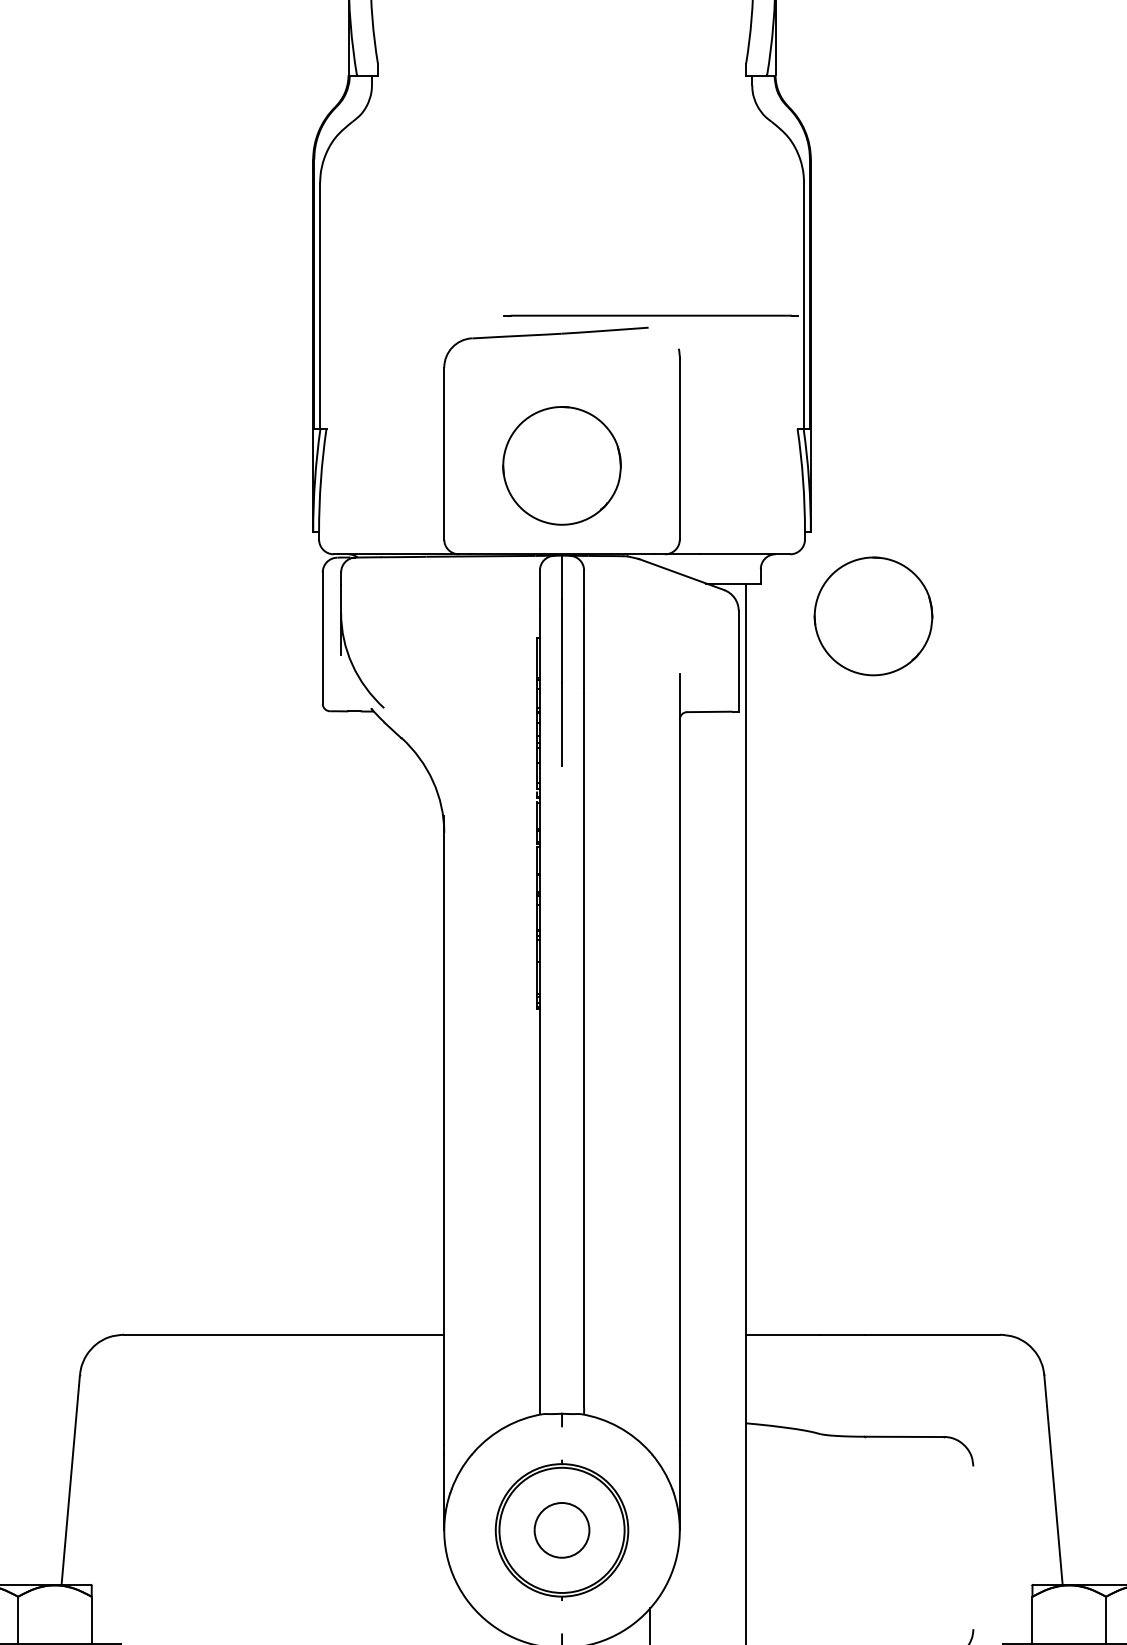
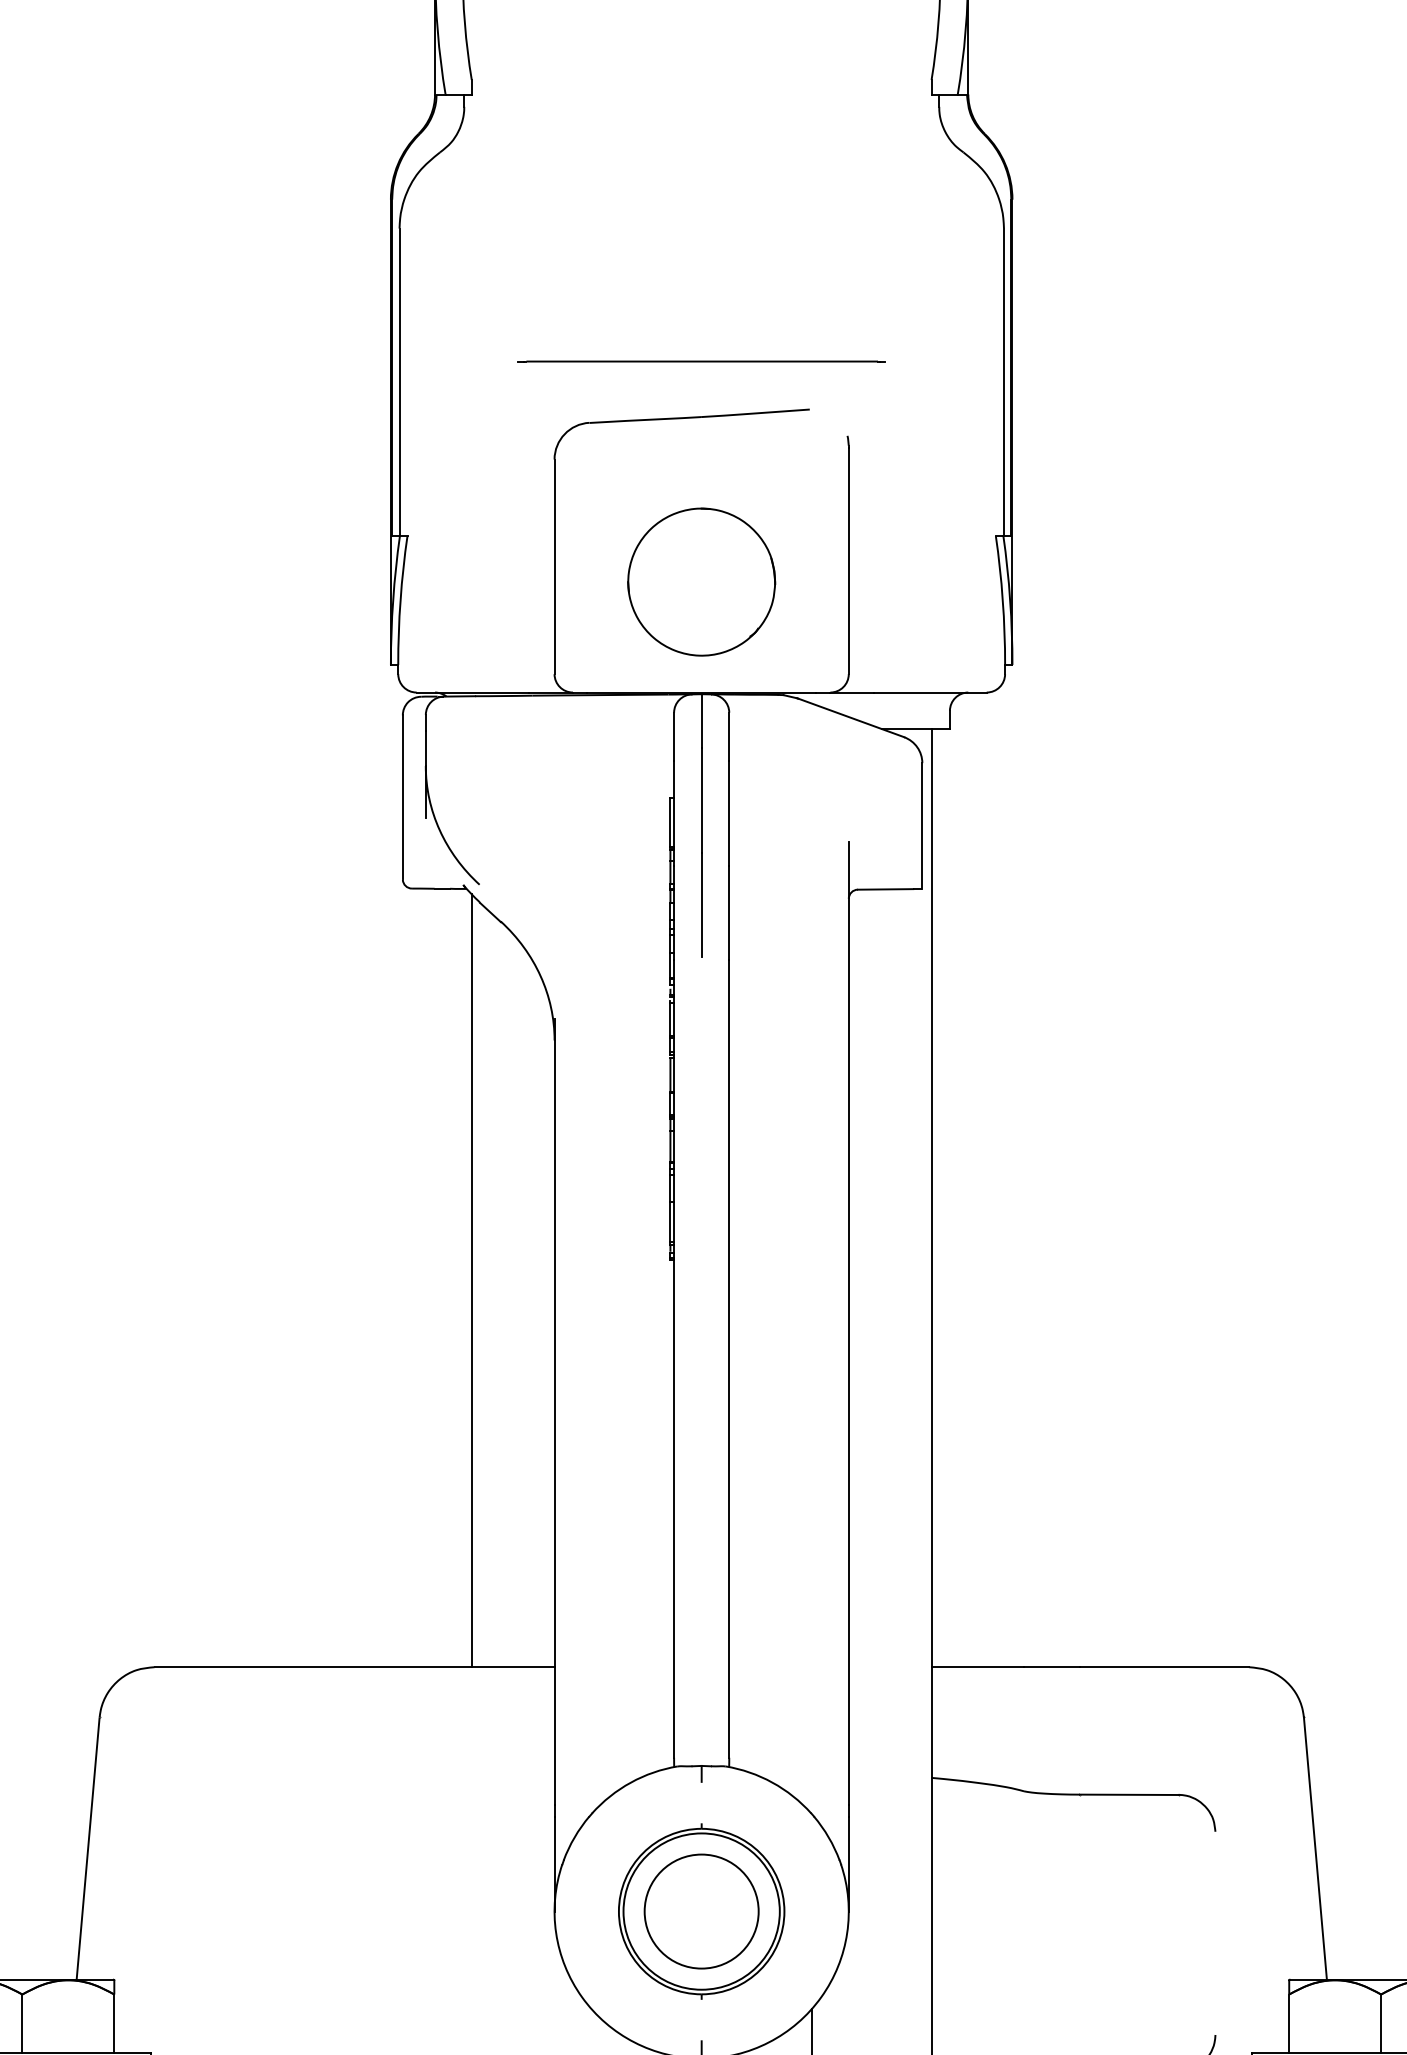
line: (650, 315) -> (701, 361), moved
part: (873, 615) -> (1090, 769), removed
line: (377, 1025) -> (471, 1280), added
circle: (561, 1530) -> (701, 1911), size x1.67

